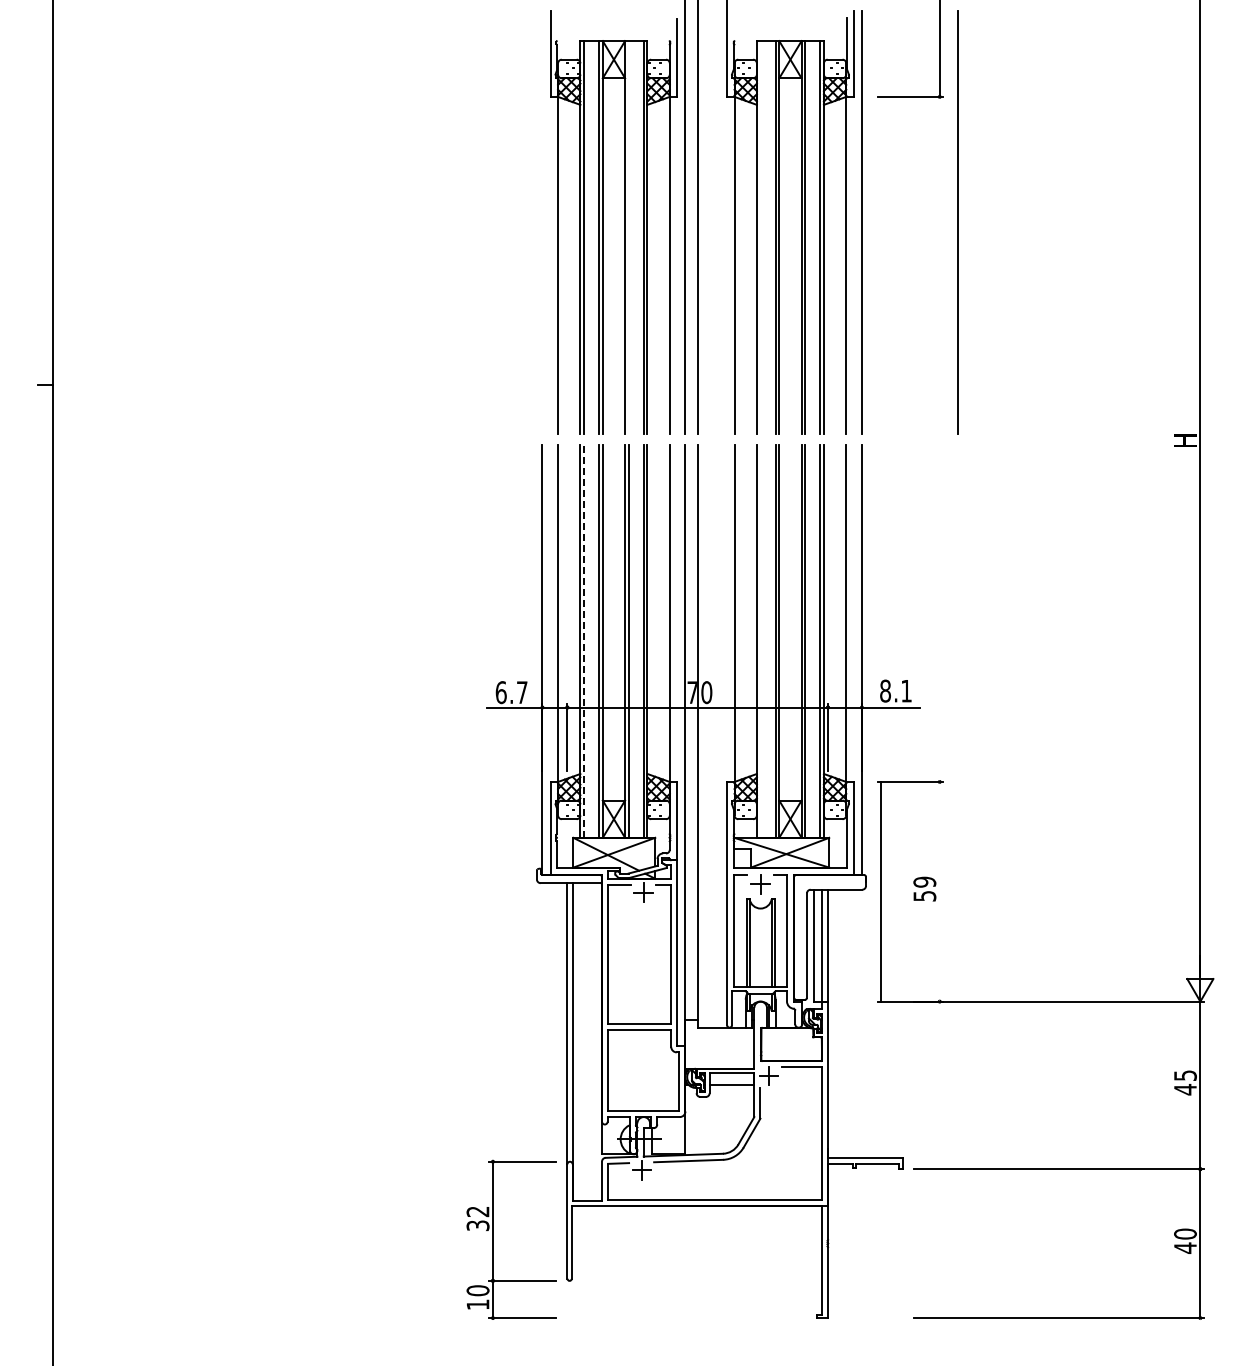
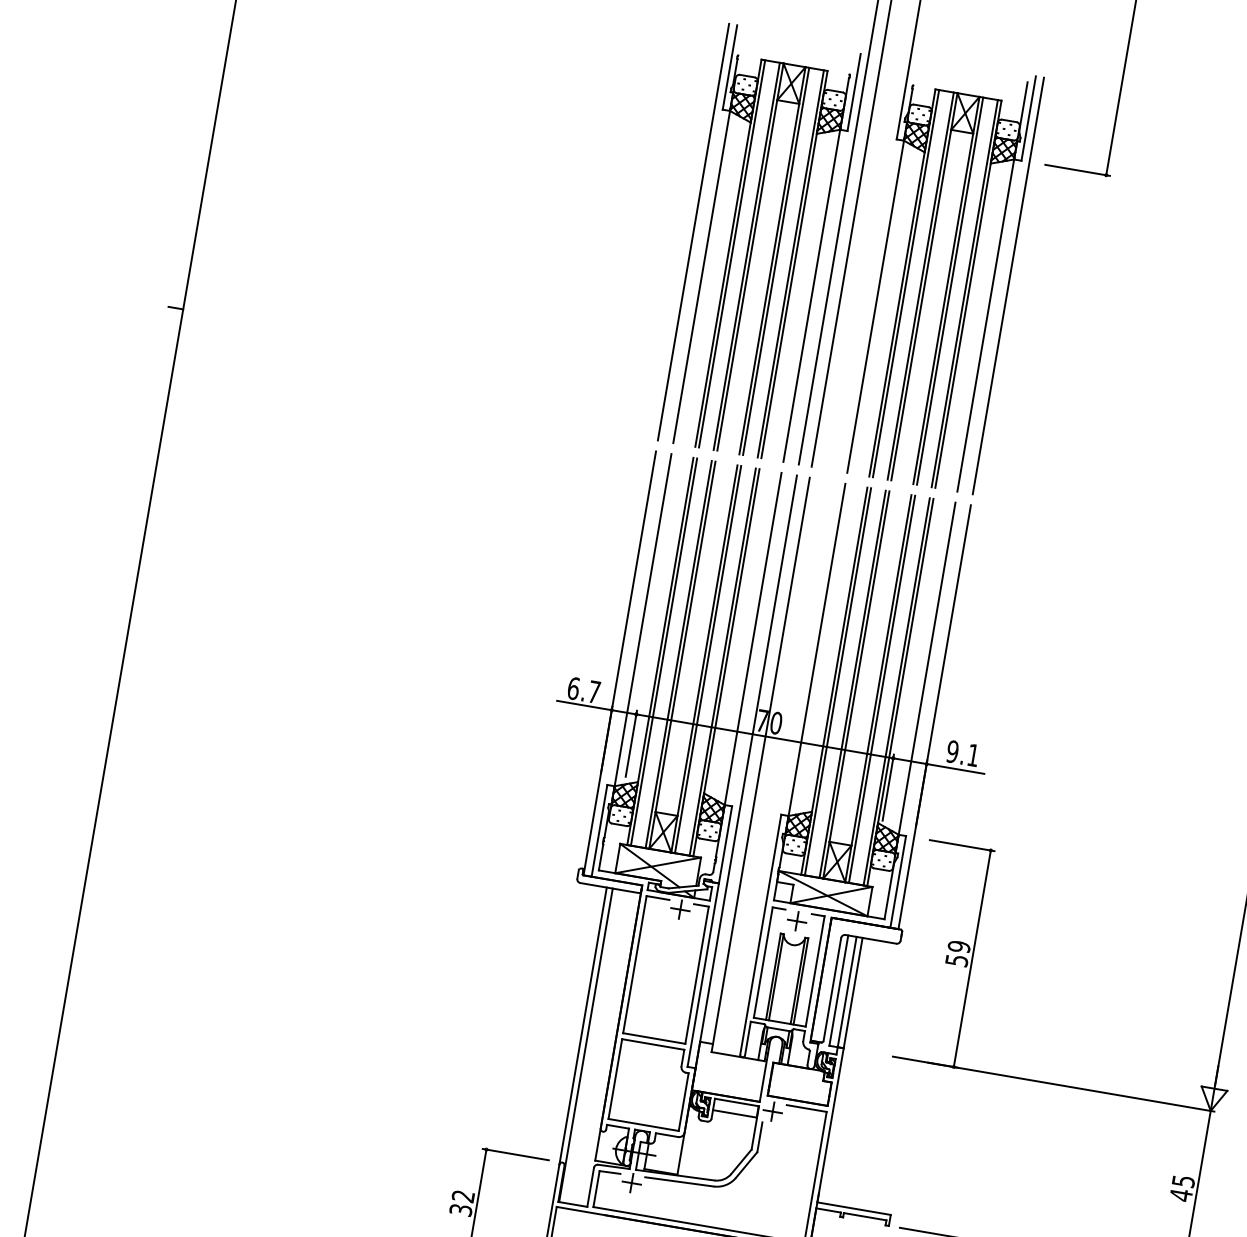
line: (957, 222) -> (692, 231), moved
line: (628, 237) -> (775, 261), added
line: (760, 237) -> (905, 283), added
line: (584, 640) -> (664, 651), dashed -> solid
line: (760, 641) -> (837, 681), added
text: (885, 690) -> (952, 751), 8.1 -> 9.1
line: (880, 891) -> (972, 958), moved

